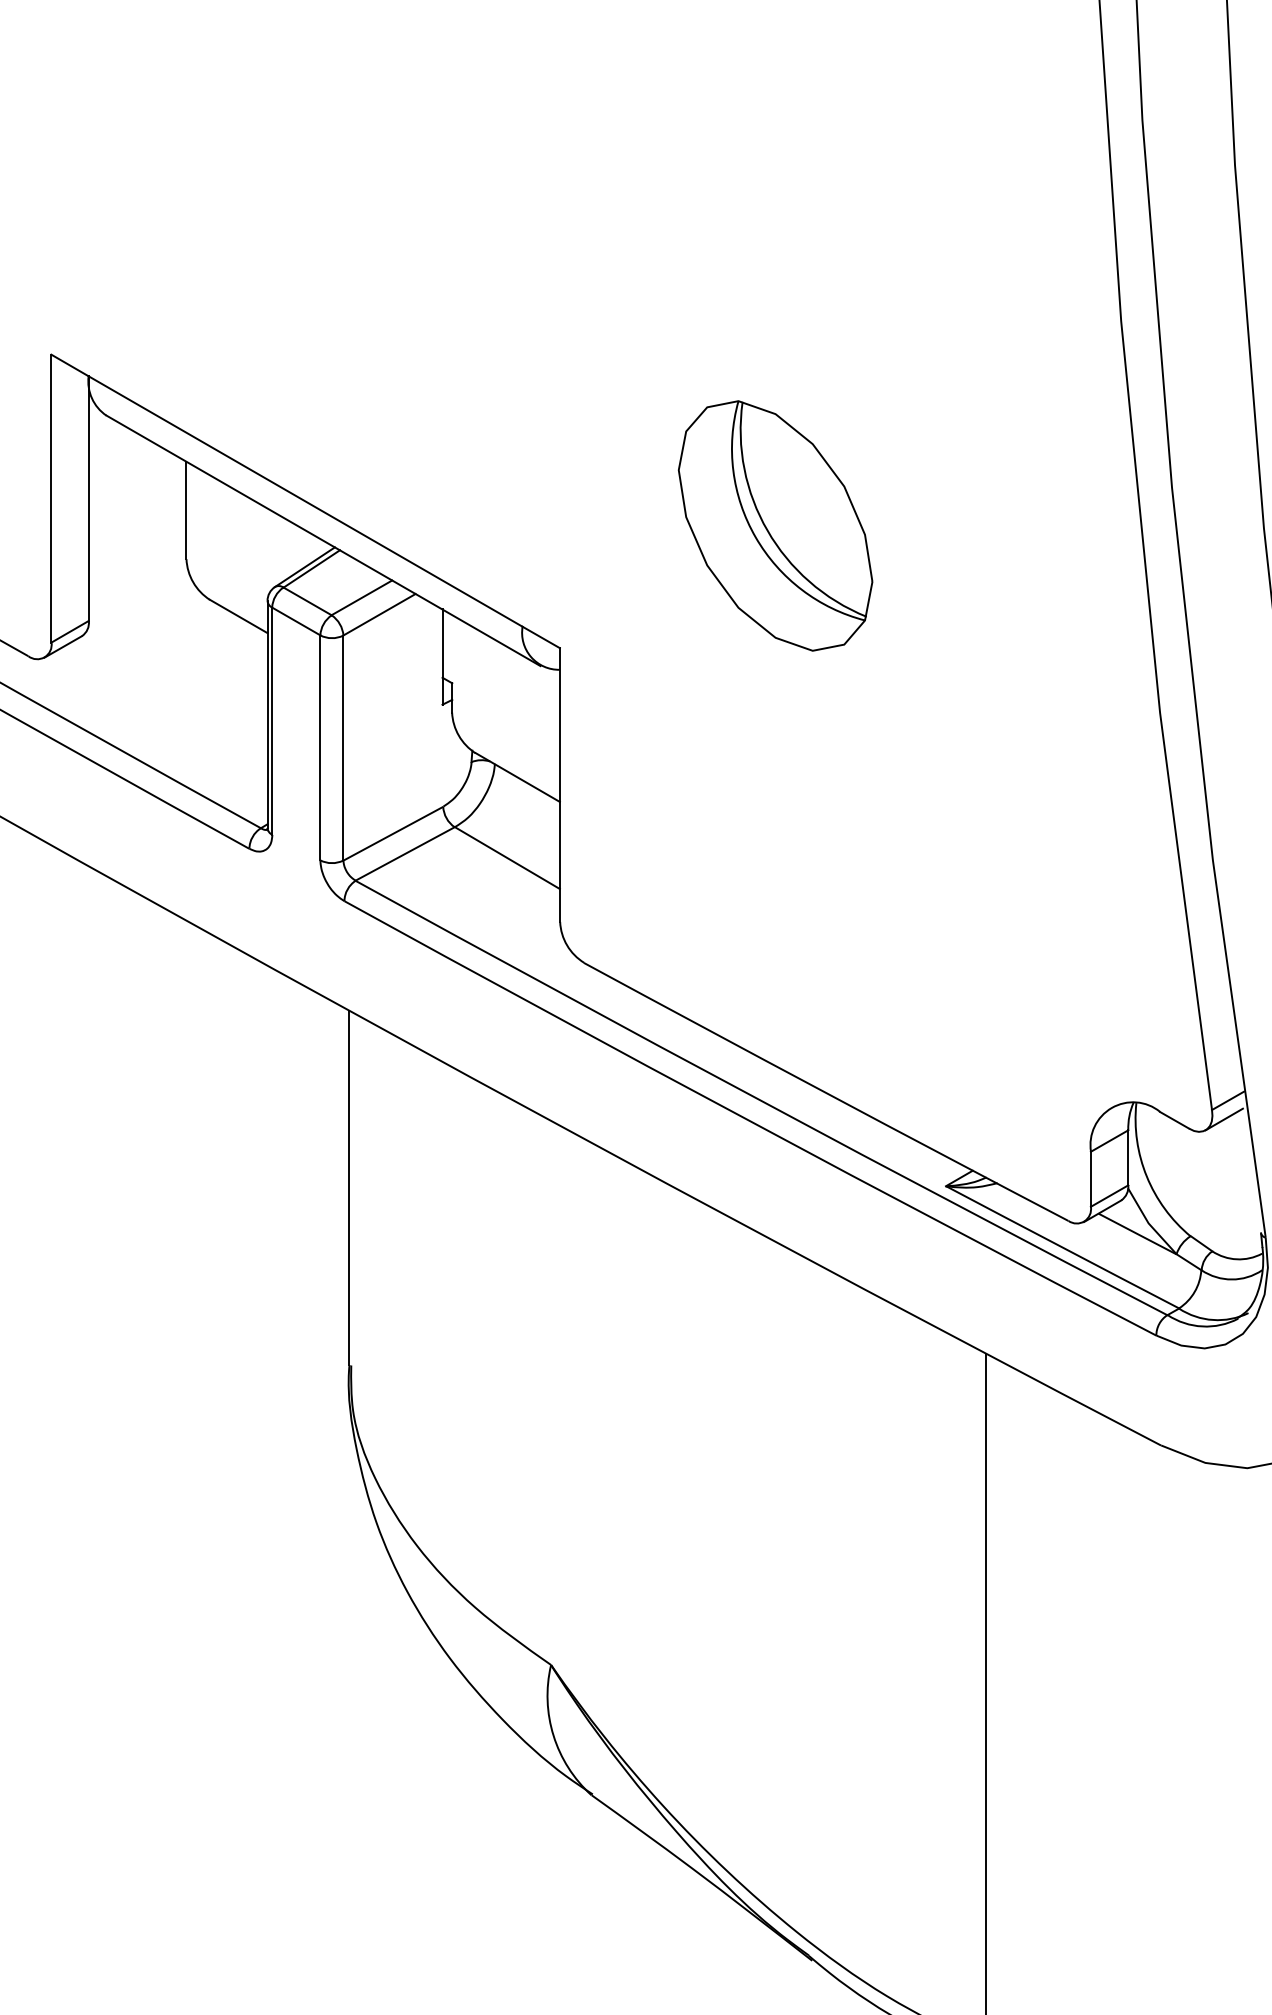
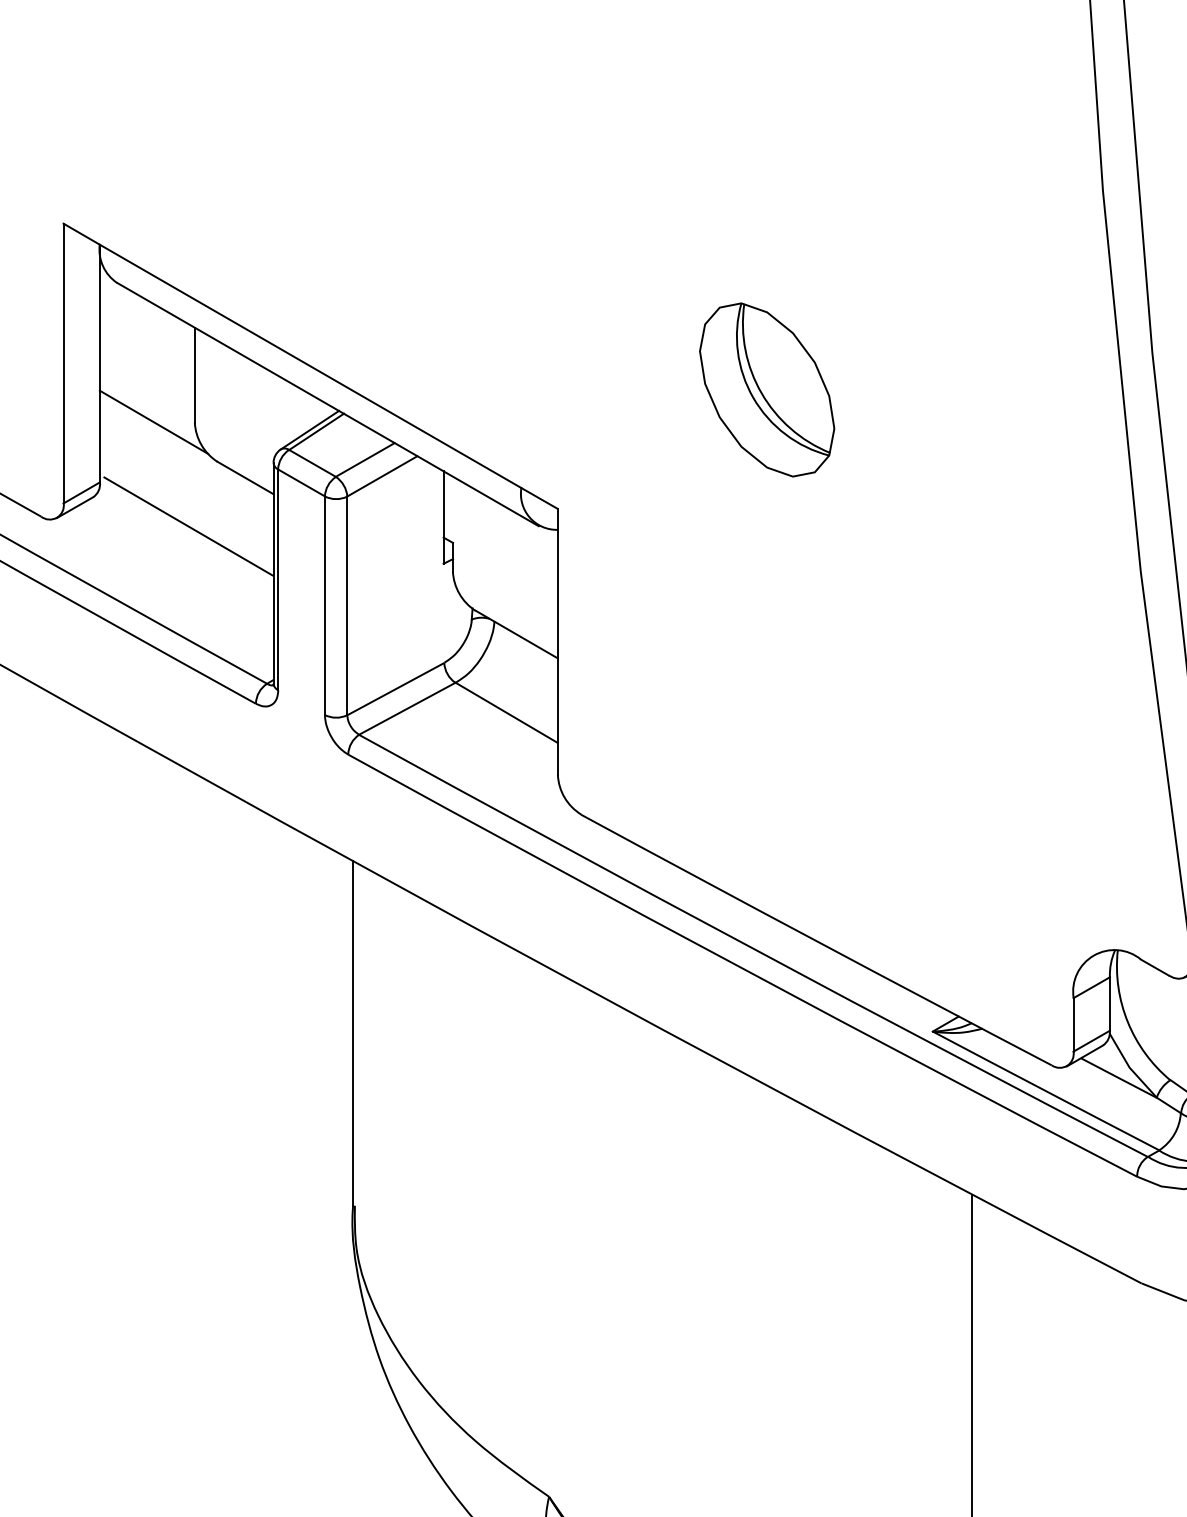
part: (775, 525) -> (767, 389), size x0.71
line: (144, 558) -> (154, 421), added
line: (180, 666) -> (189, 526), added

